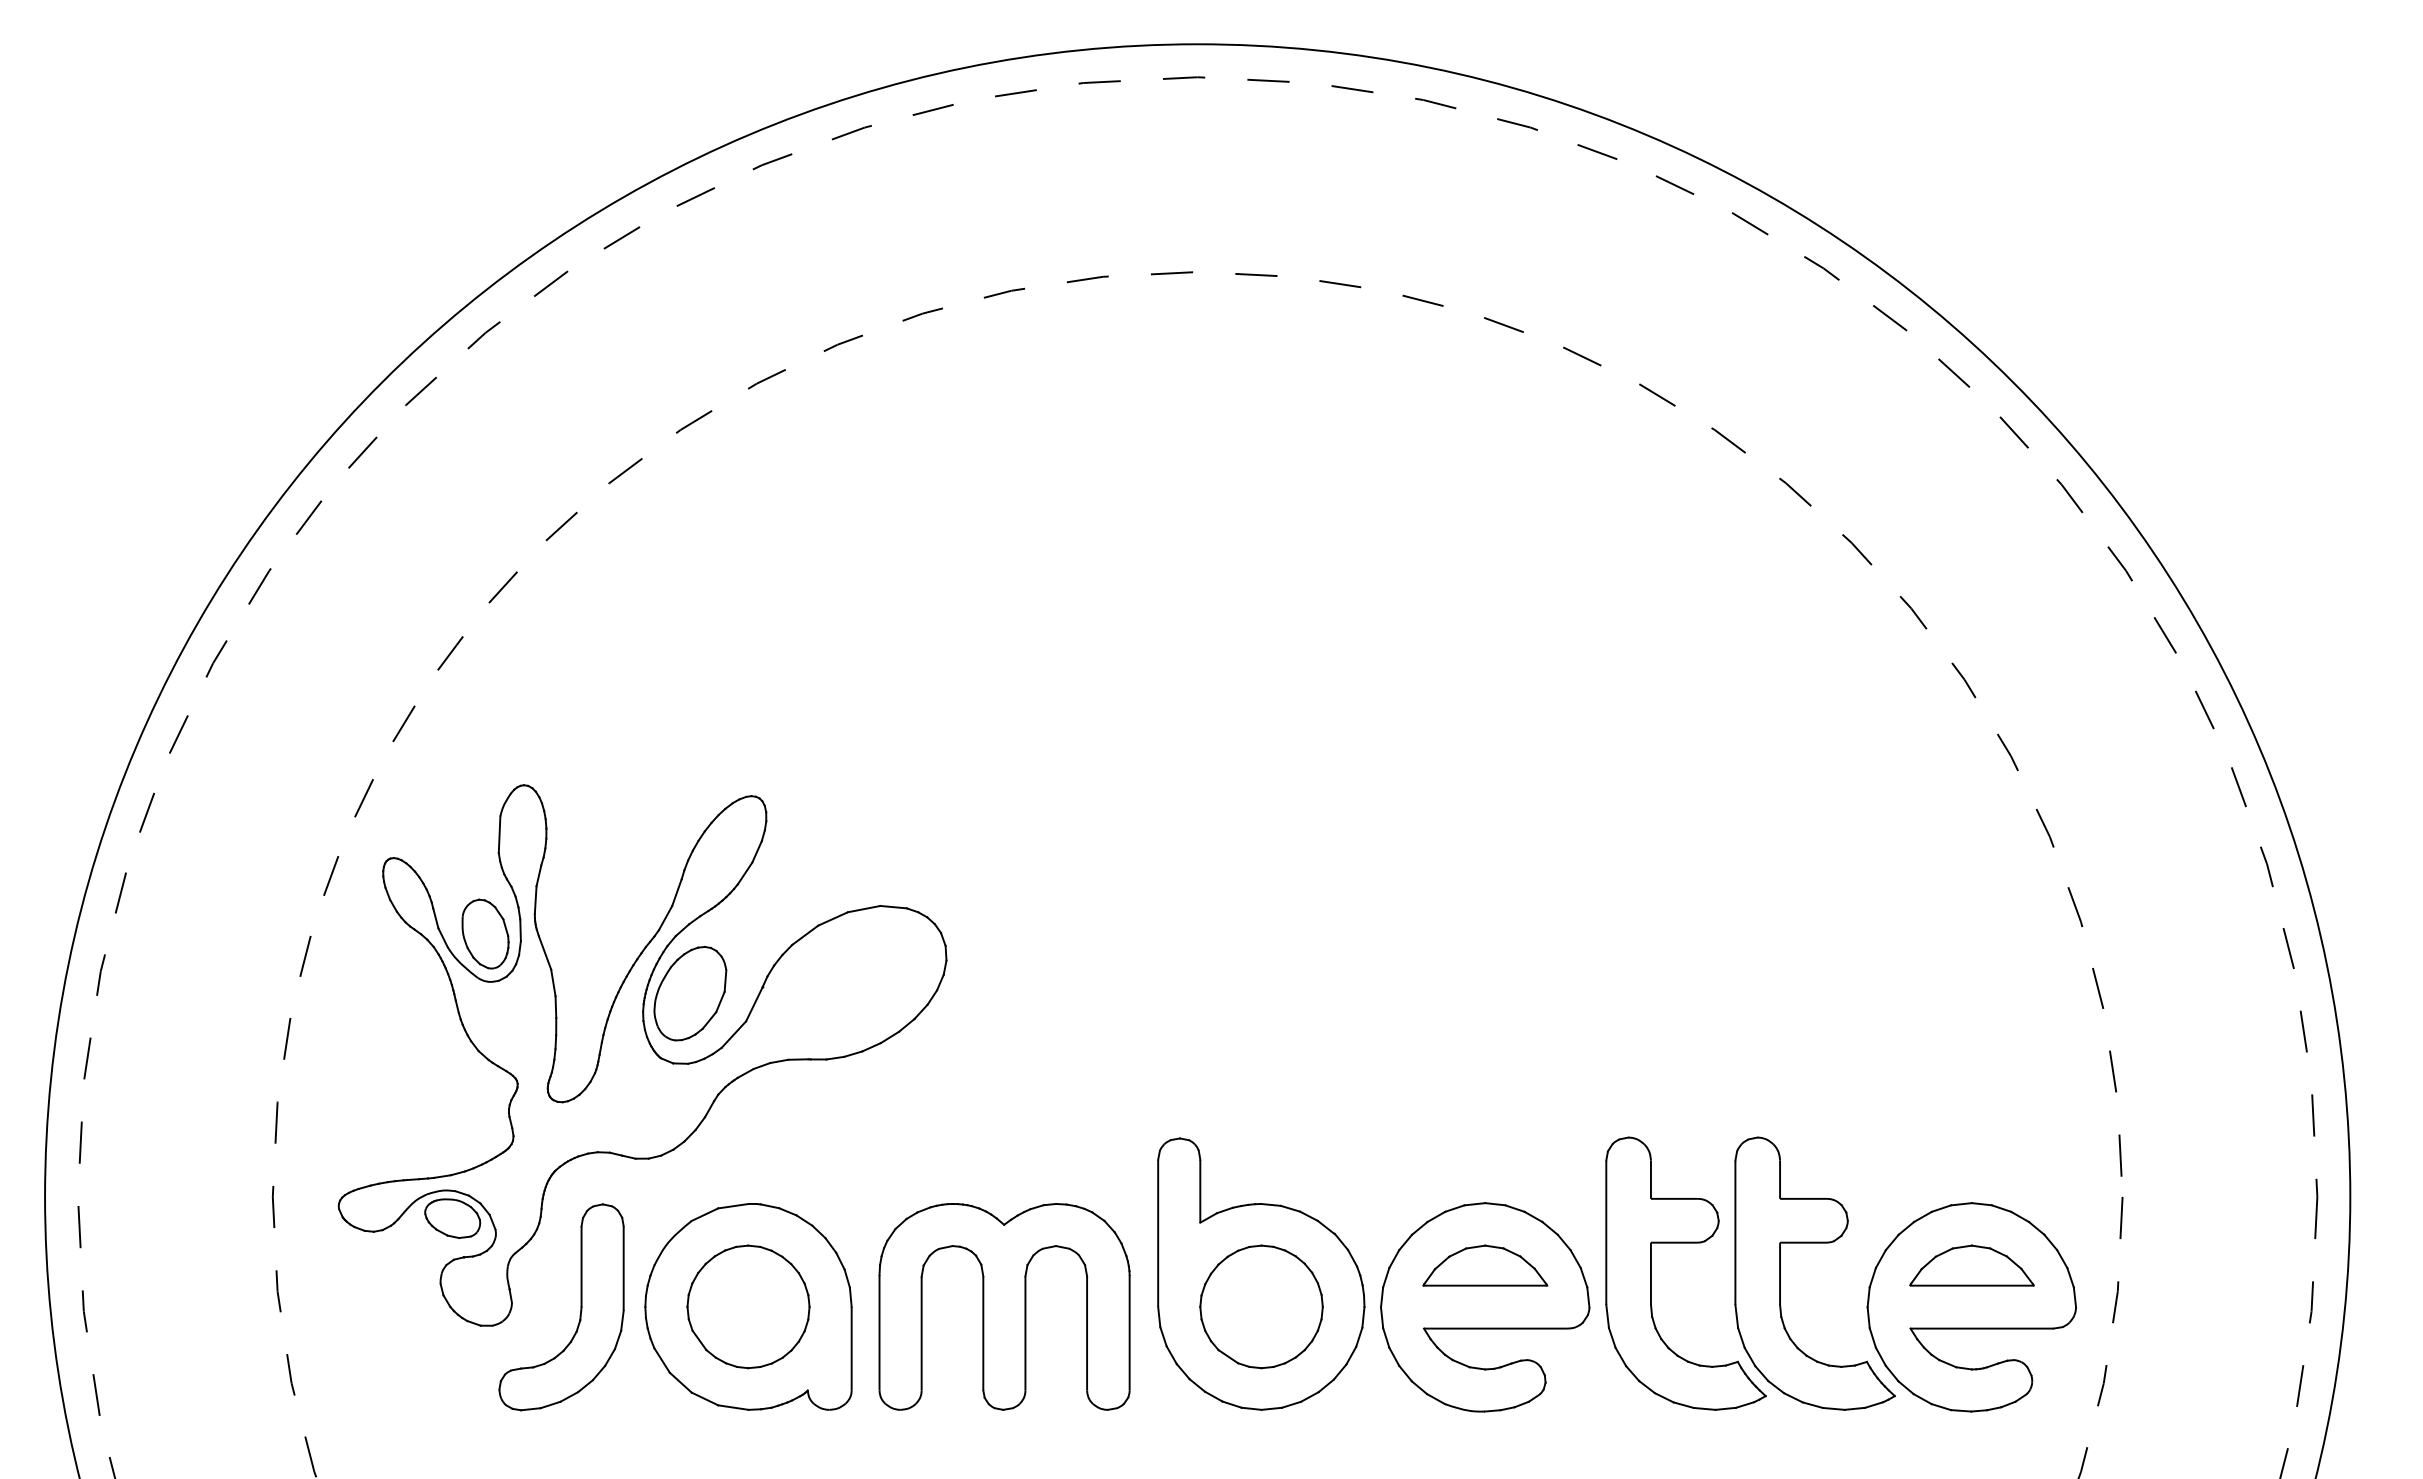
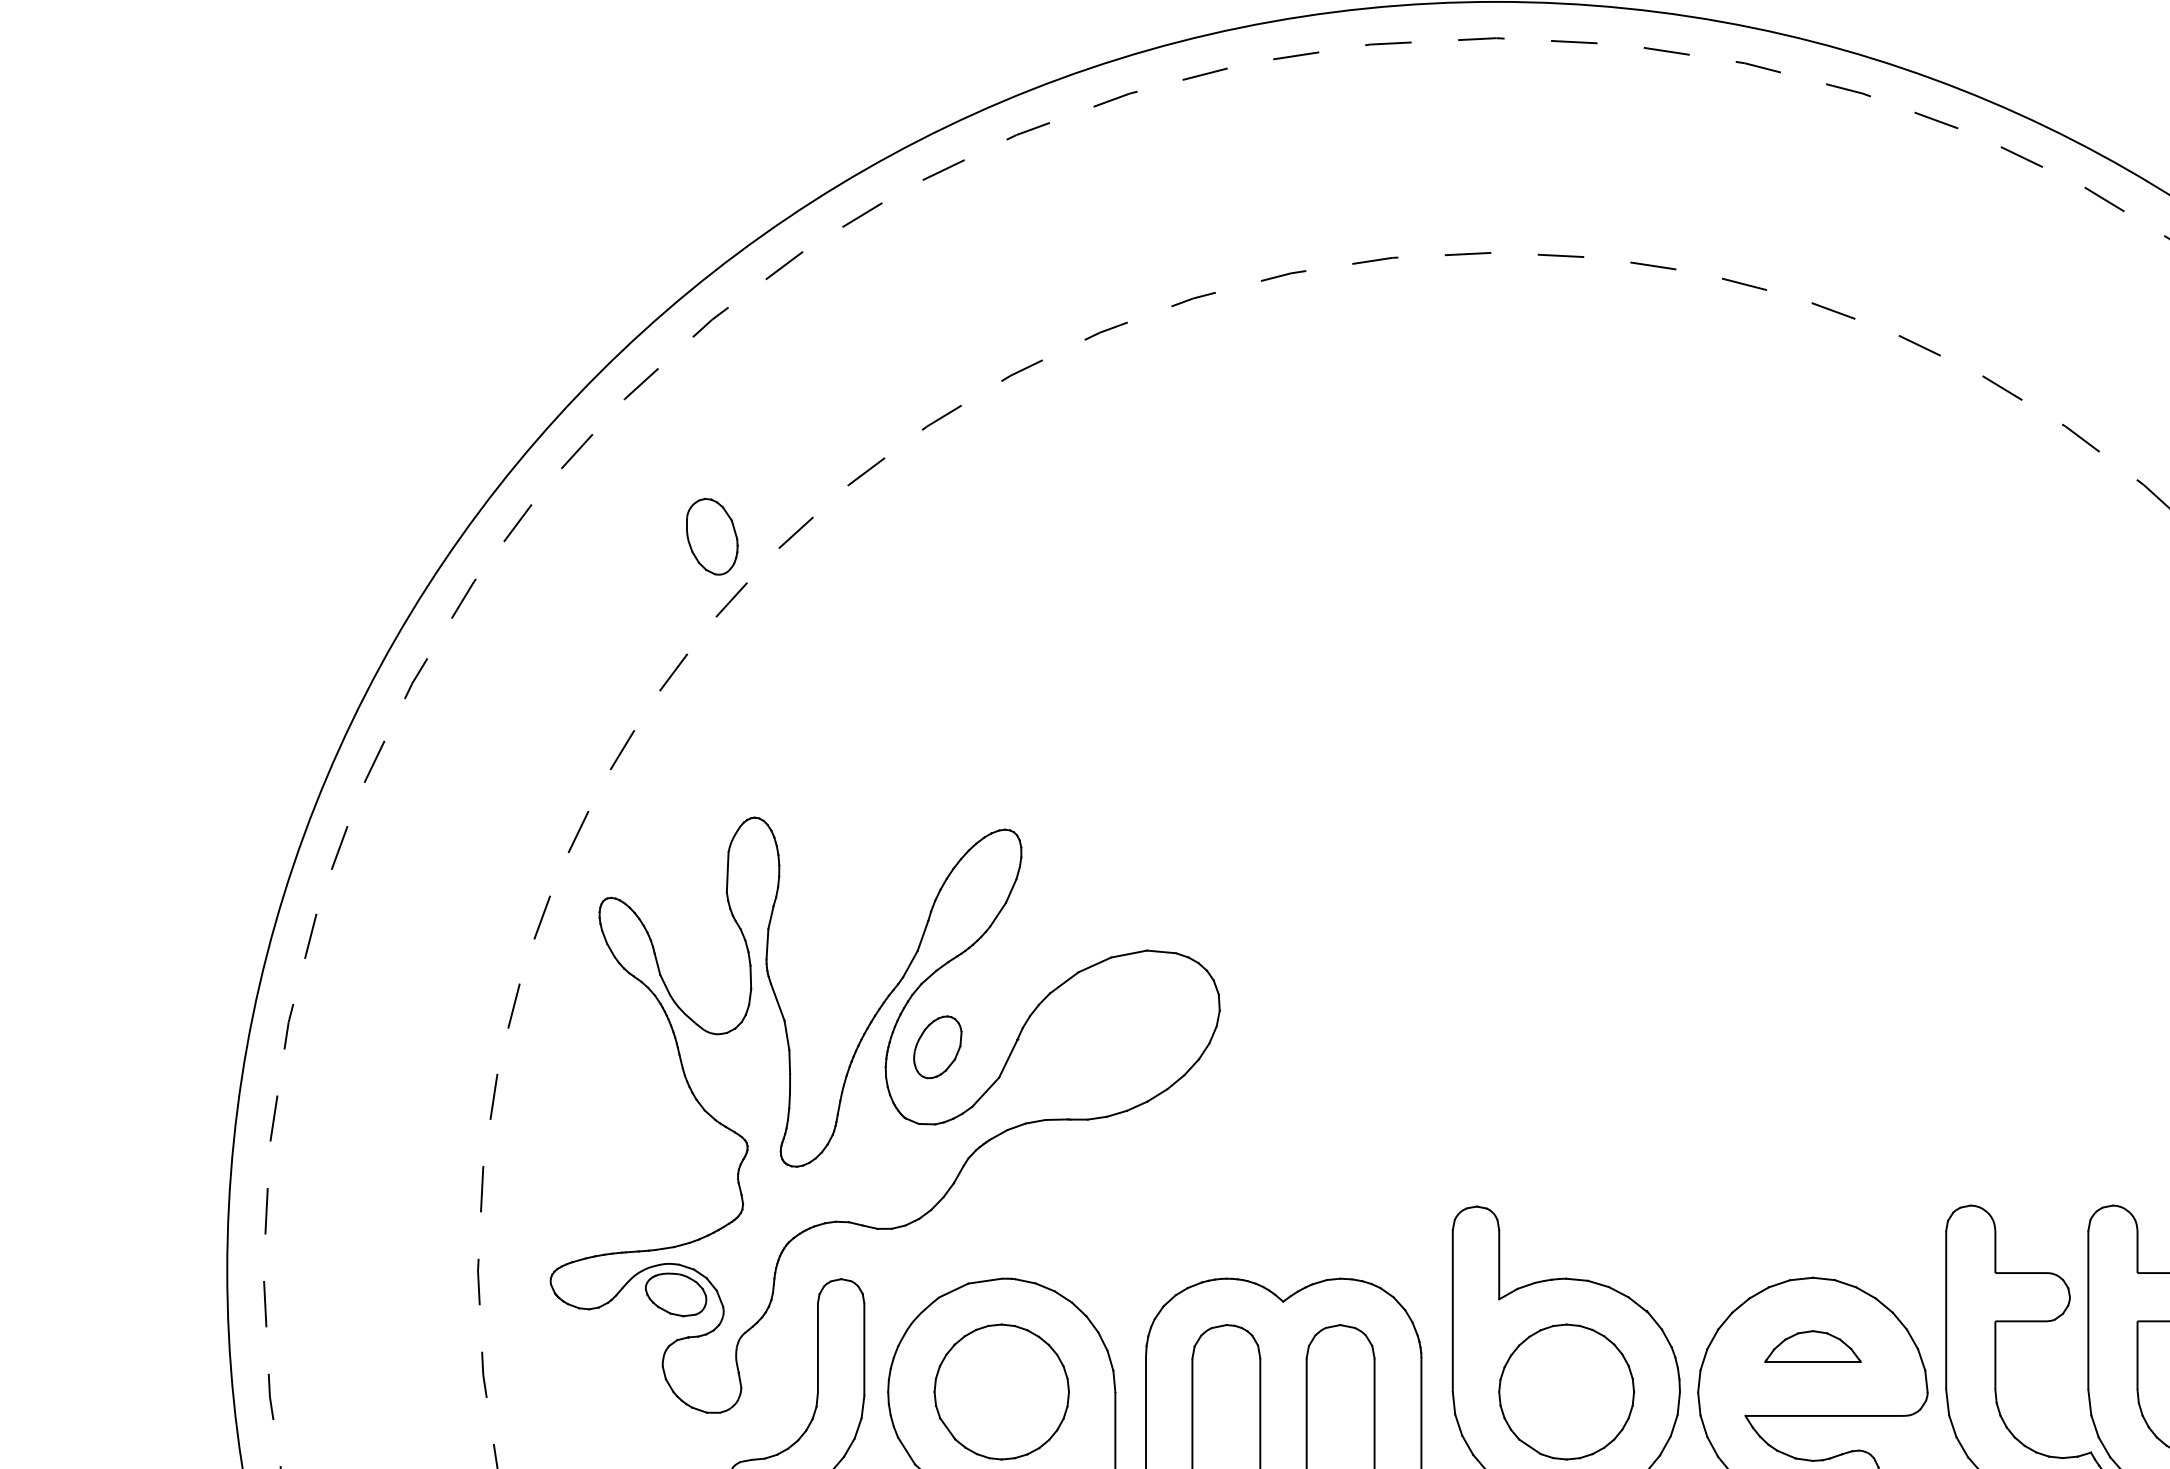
part: (485, 933) -> (712, 536), moved
part: (690, 993) -> (937, 1046), size x0.6
part: (1485, 1265) -> (1813, 1346), size x0.7

